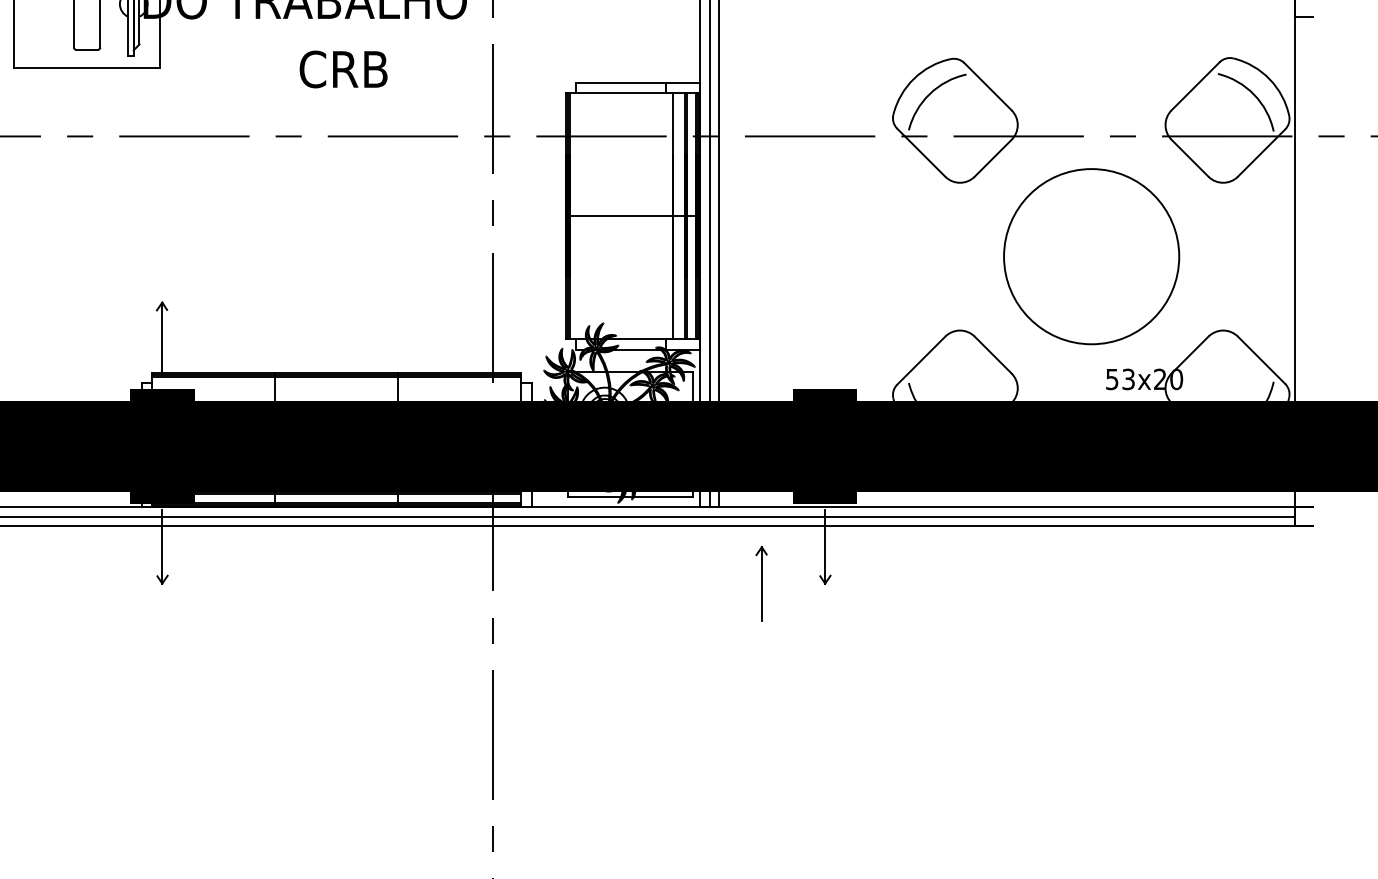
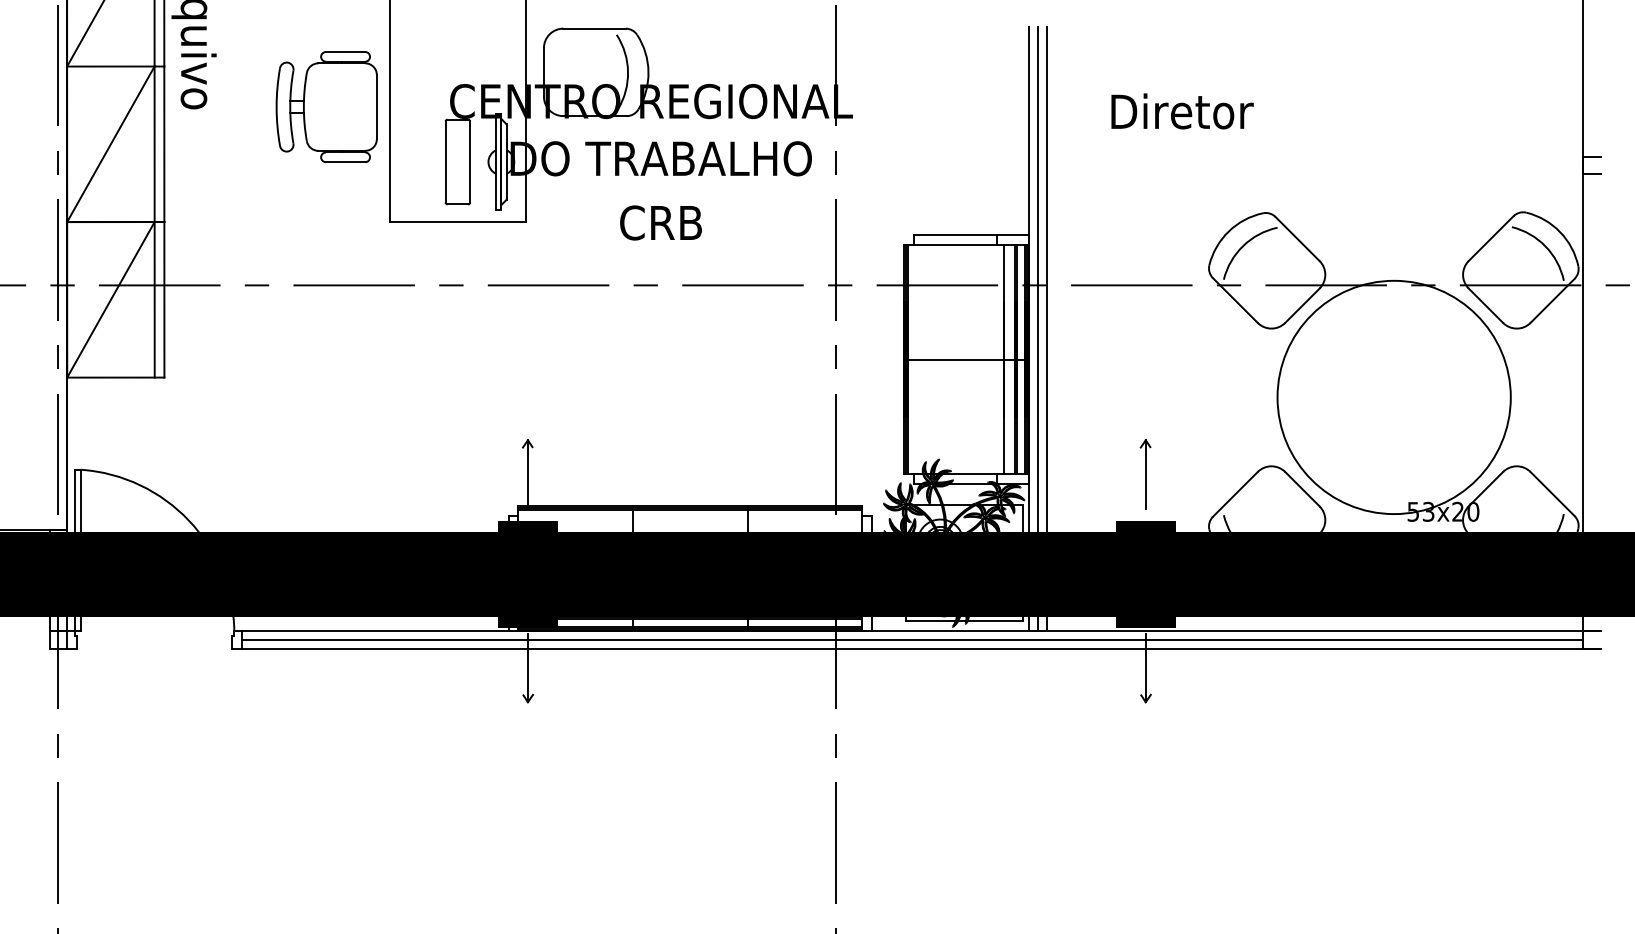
text: (343, 68) -> (660, 222), moved
circle: (1090, 256) -> (1393, 397), size x1.43
part: (761, 583) -> (1145, 474), moved

